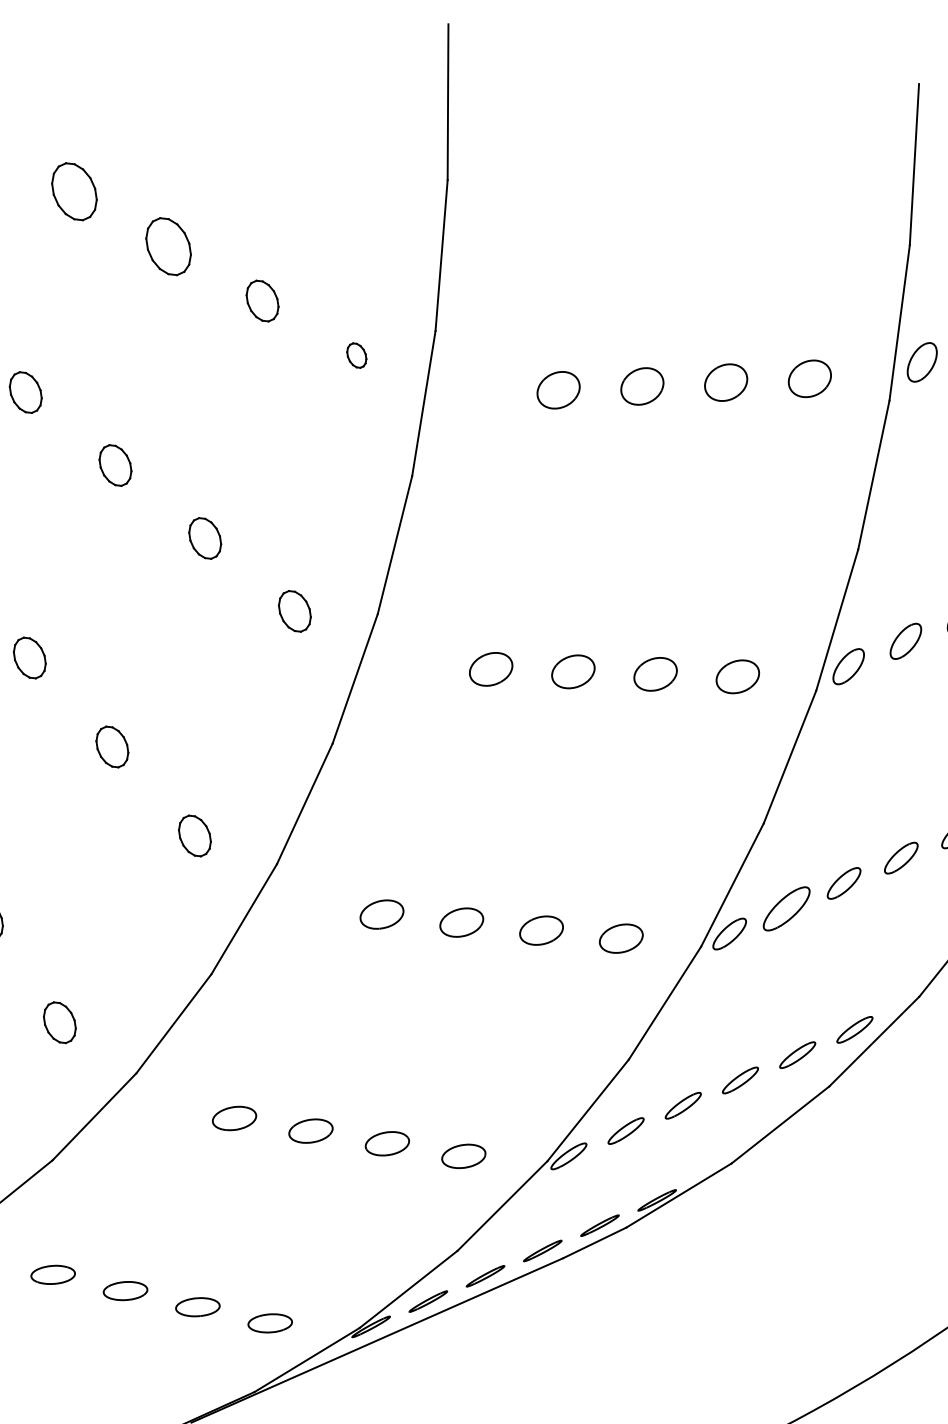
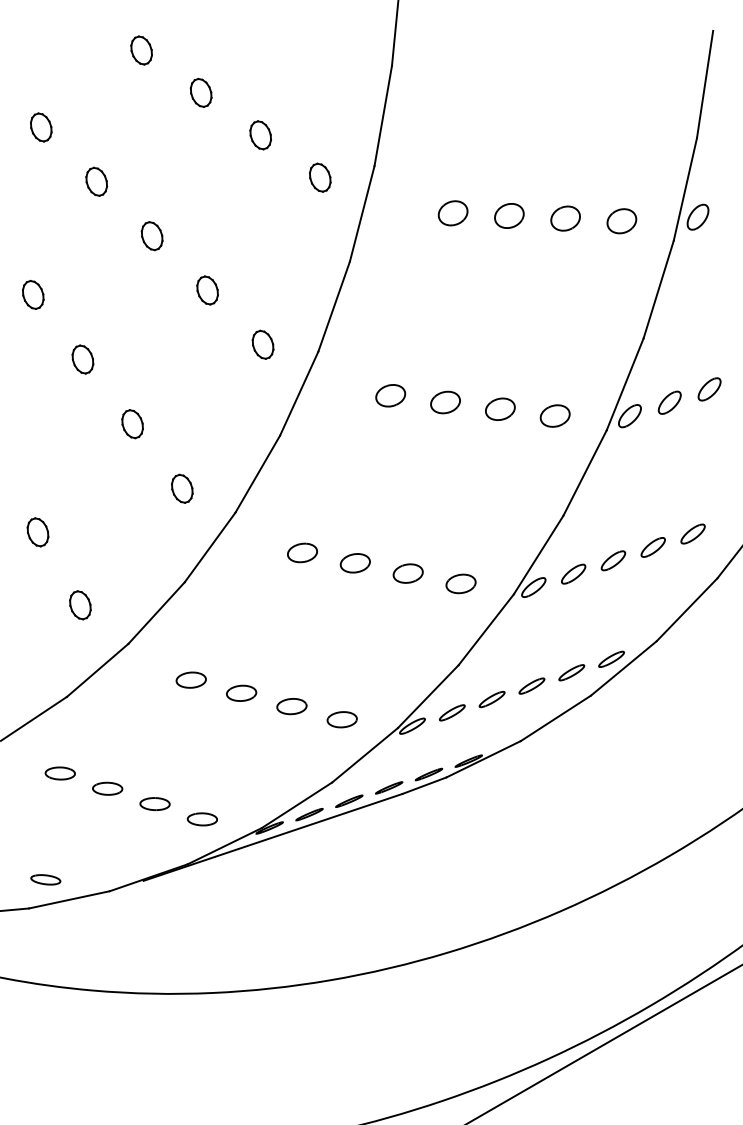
part: (74, 191) -> (141, 50), size x0.71
part: (167, 245) -> (200, 92), size x0.71
part: (357, 355) -> (320, 177), size x1.67
part: (786, 907) -> (573, 573), size x0.71

